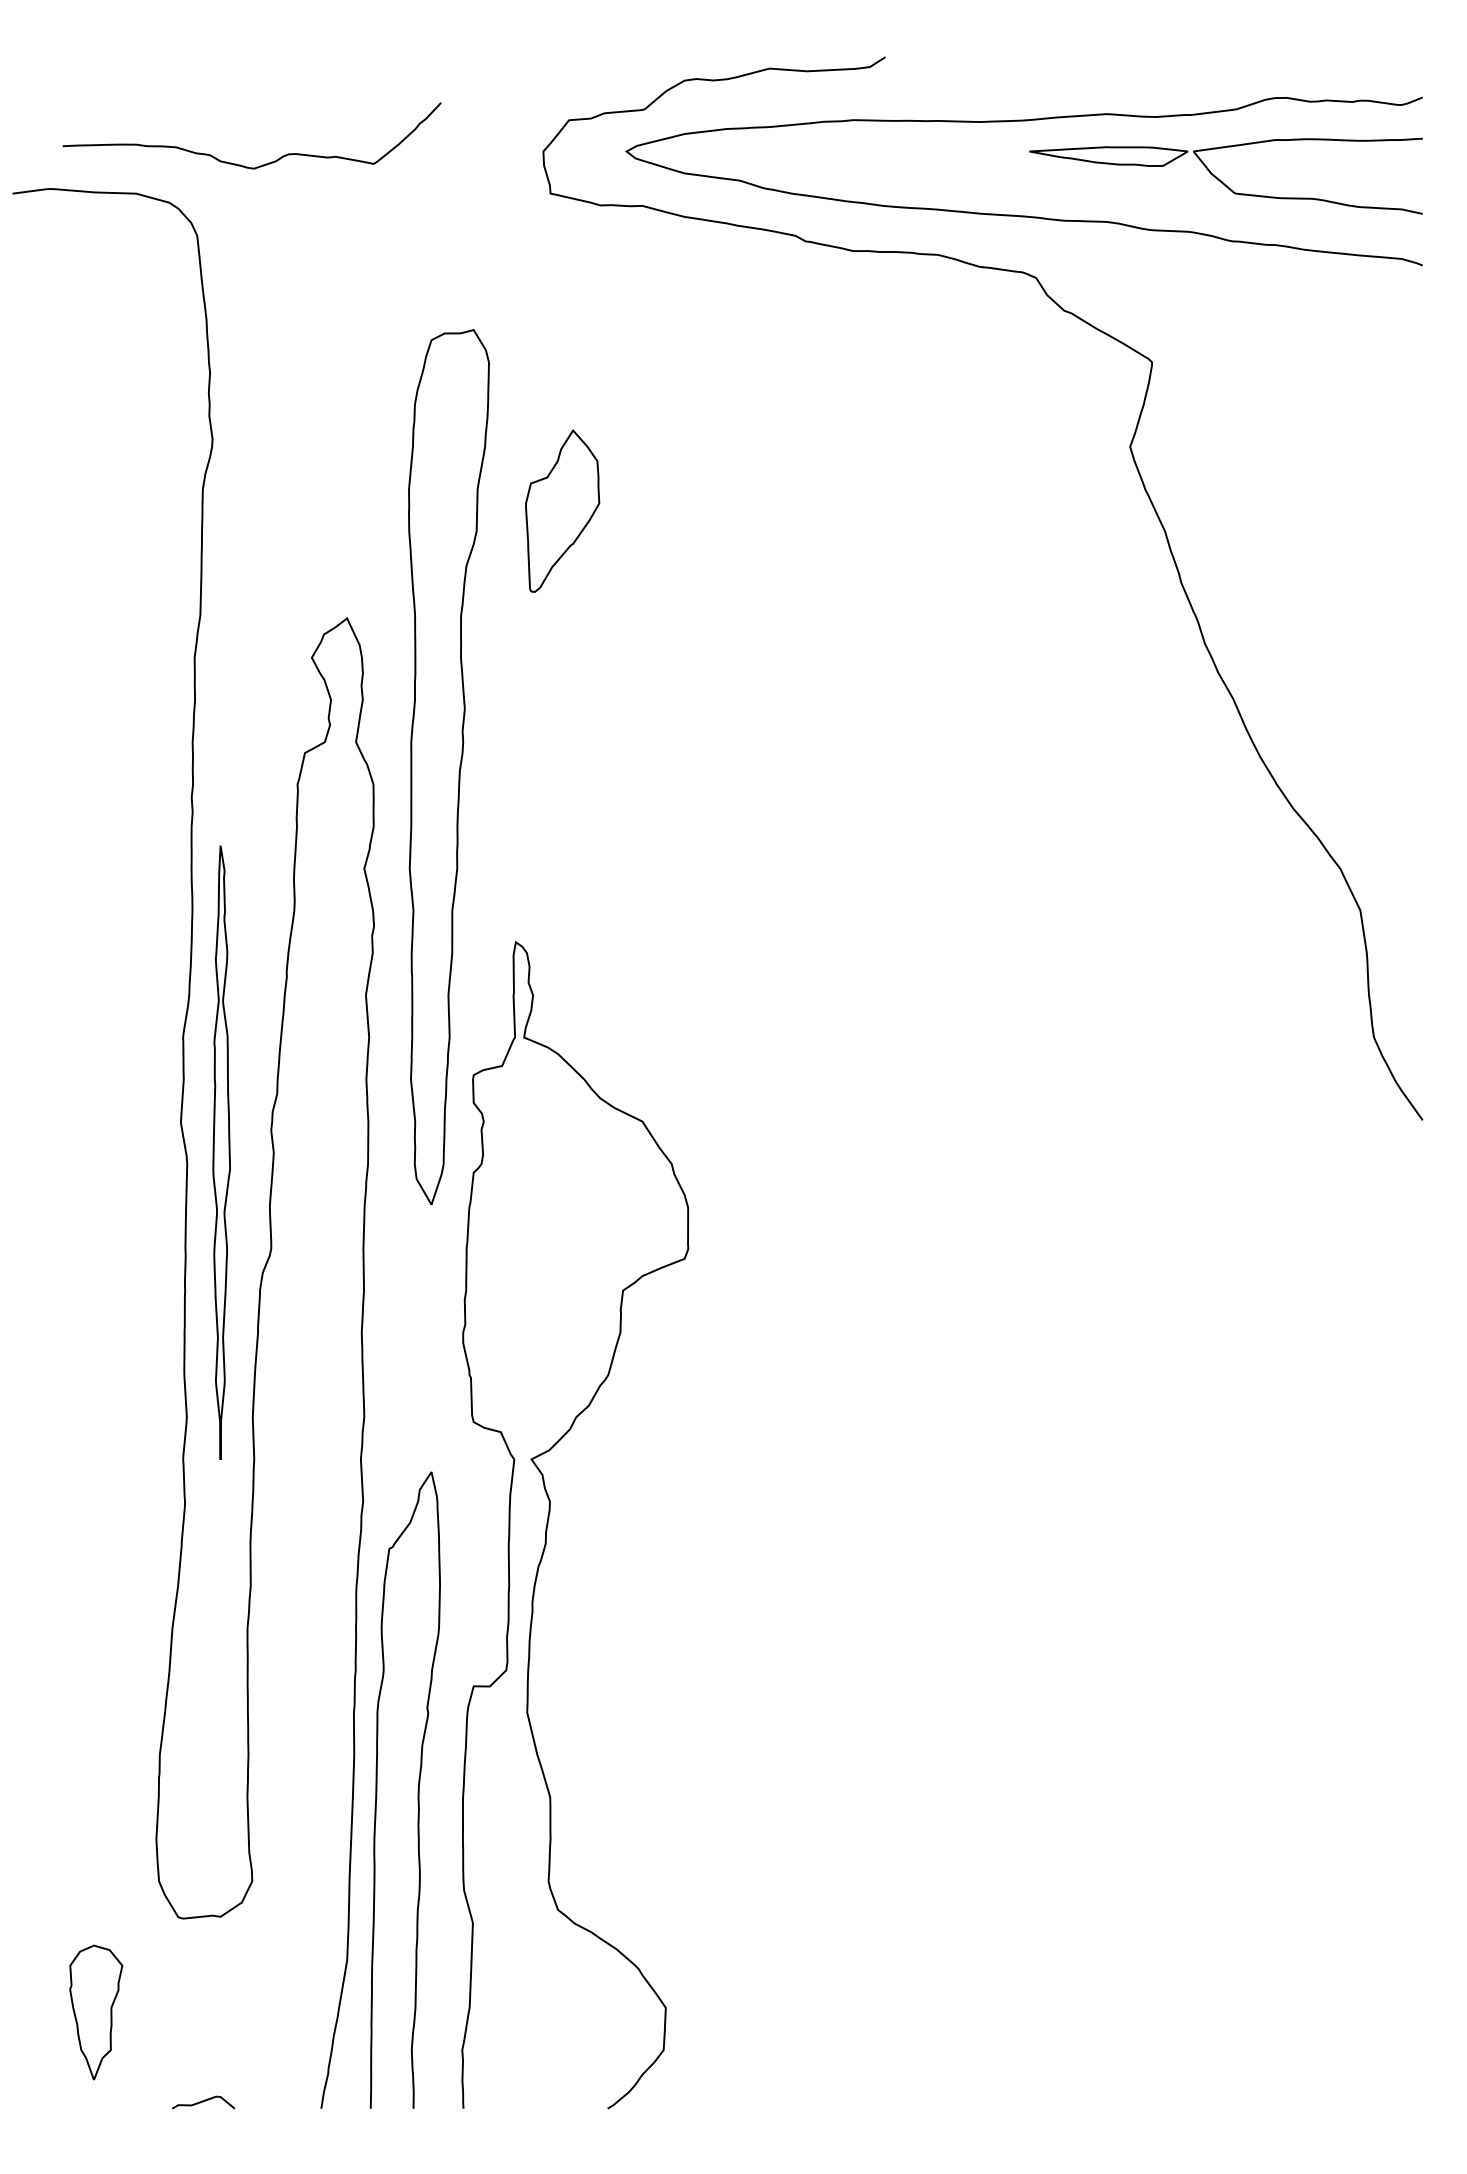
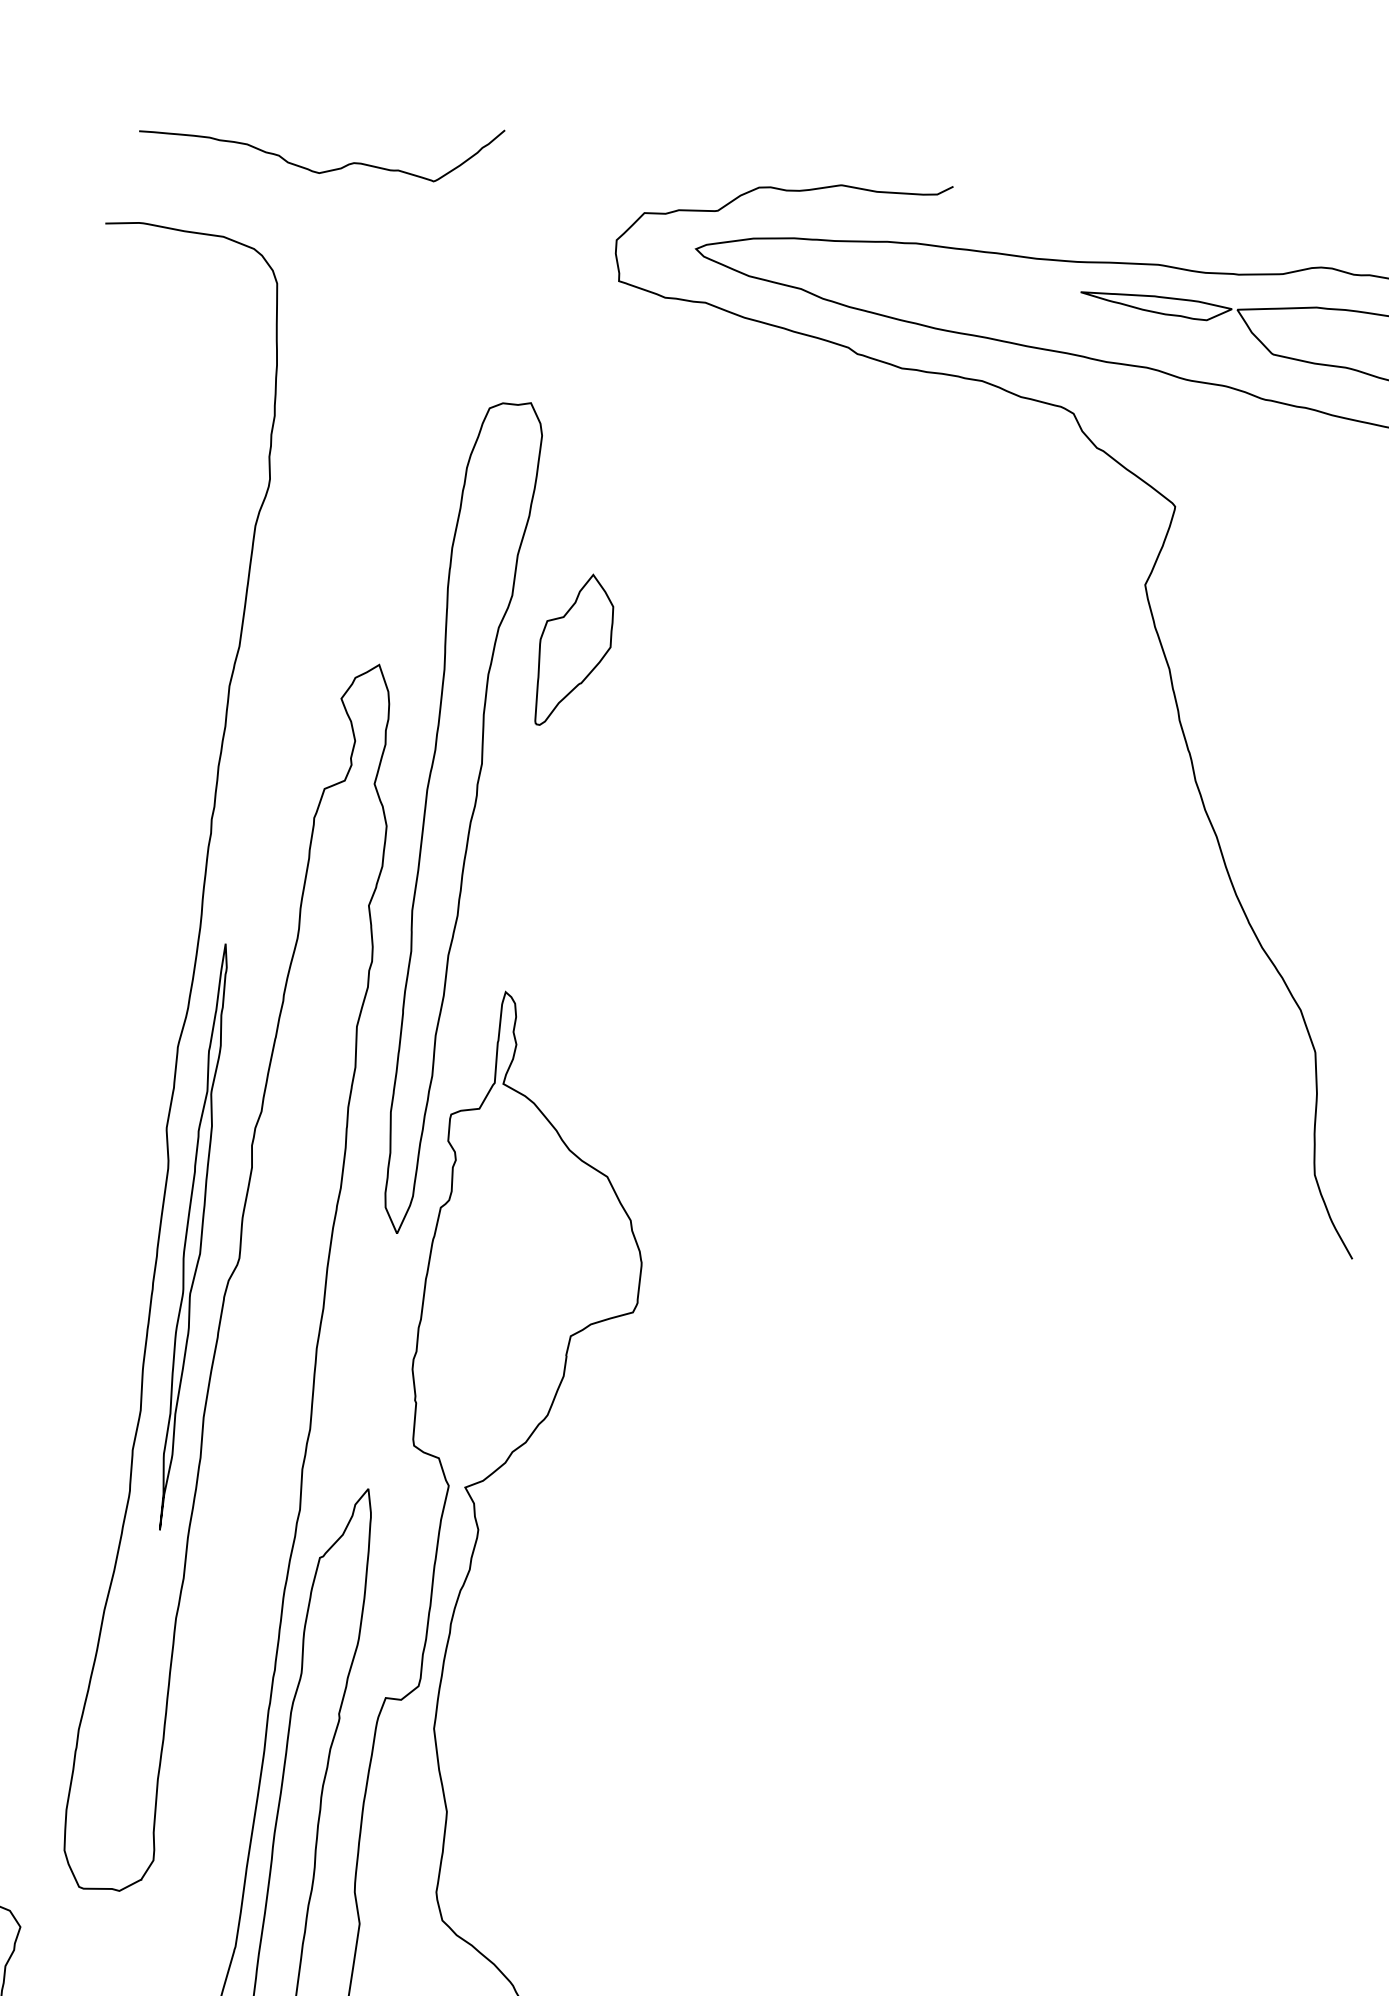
curve: (244, 165) -> (310, 169), moved
part: (562, 510) -> (574, 650), moved
part: (221, 1152) -> (193, 1236), moved

